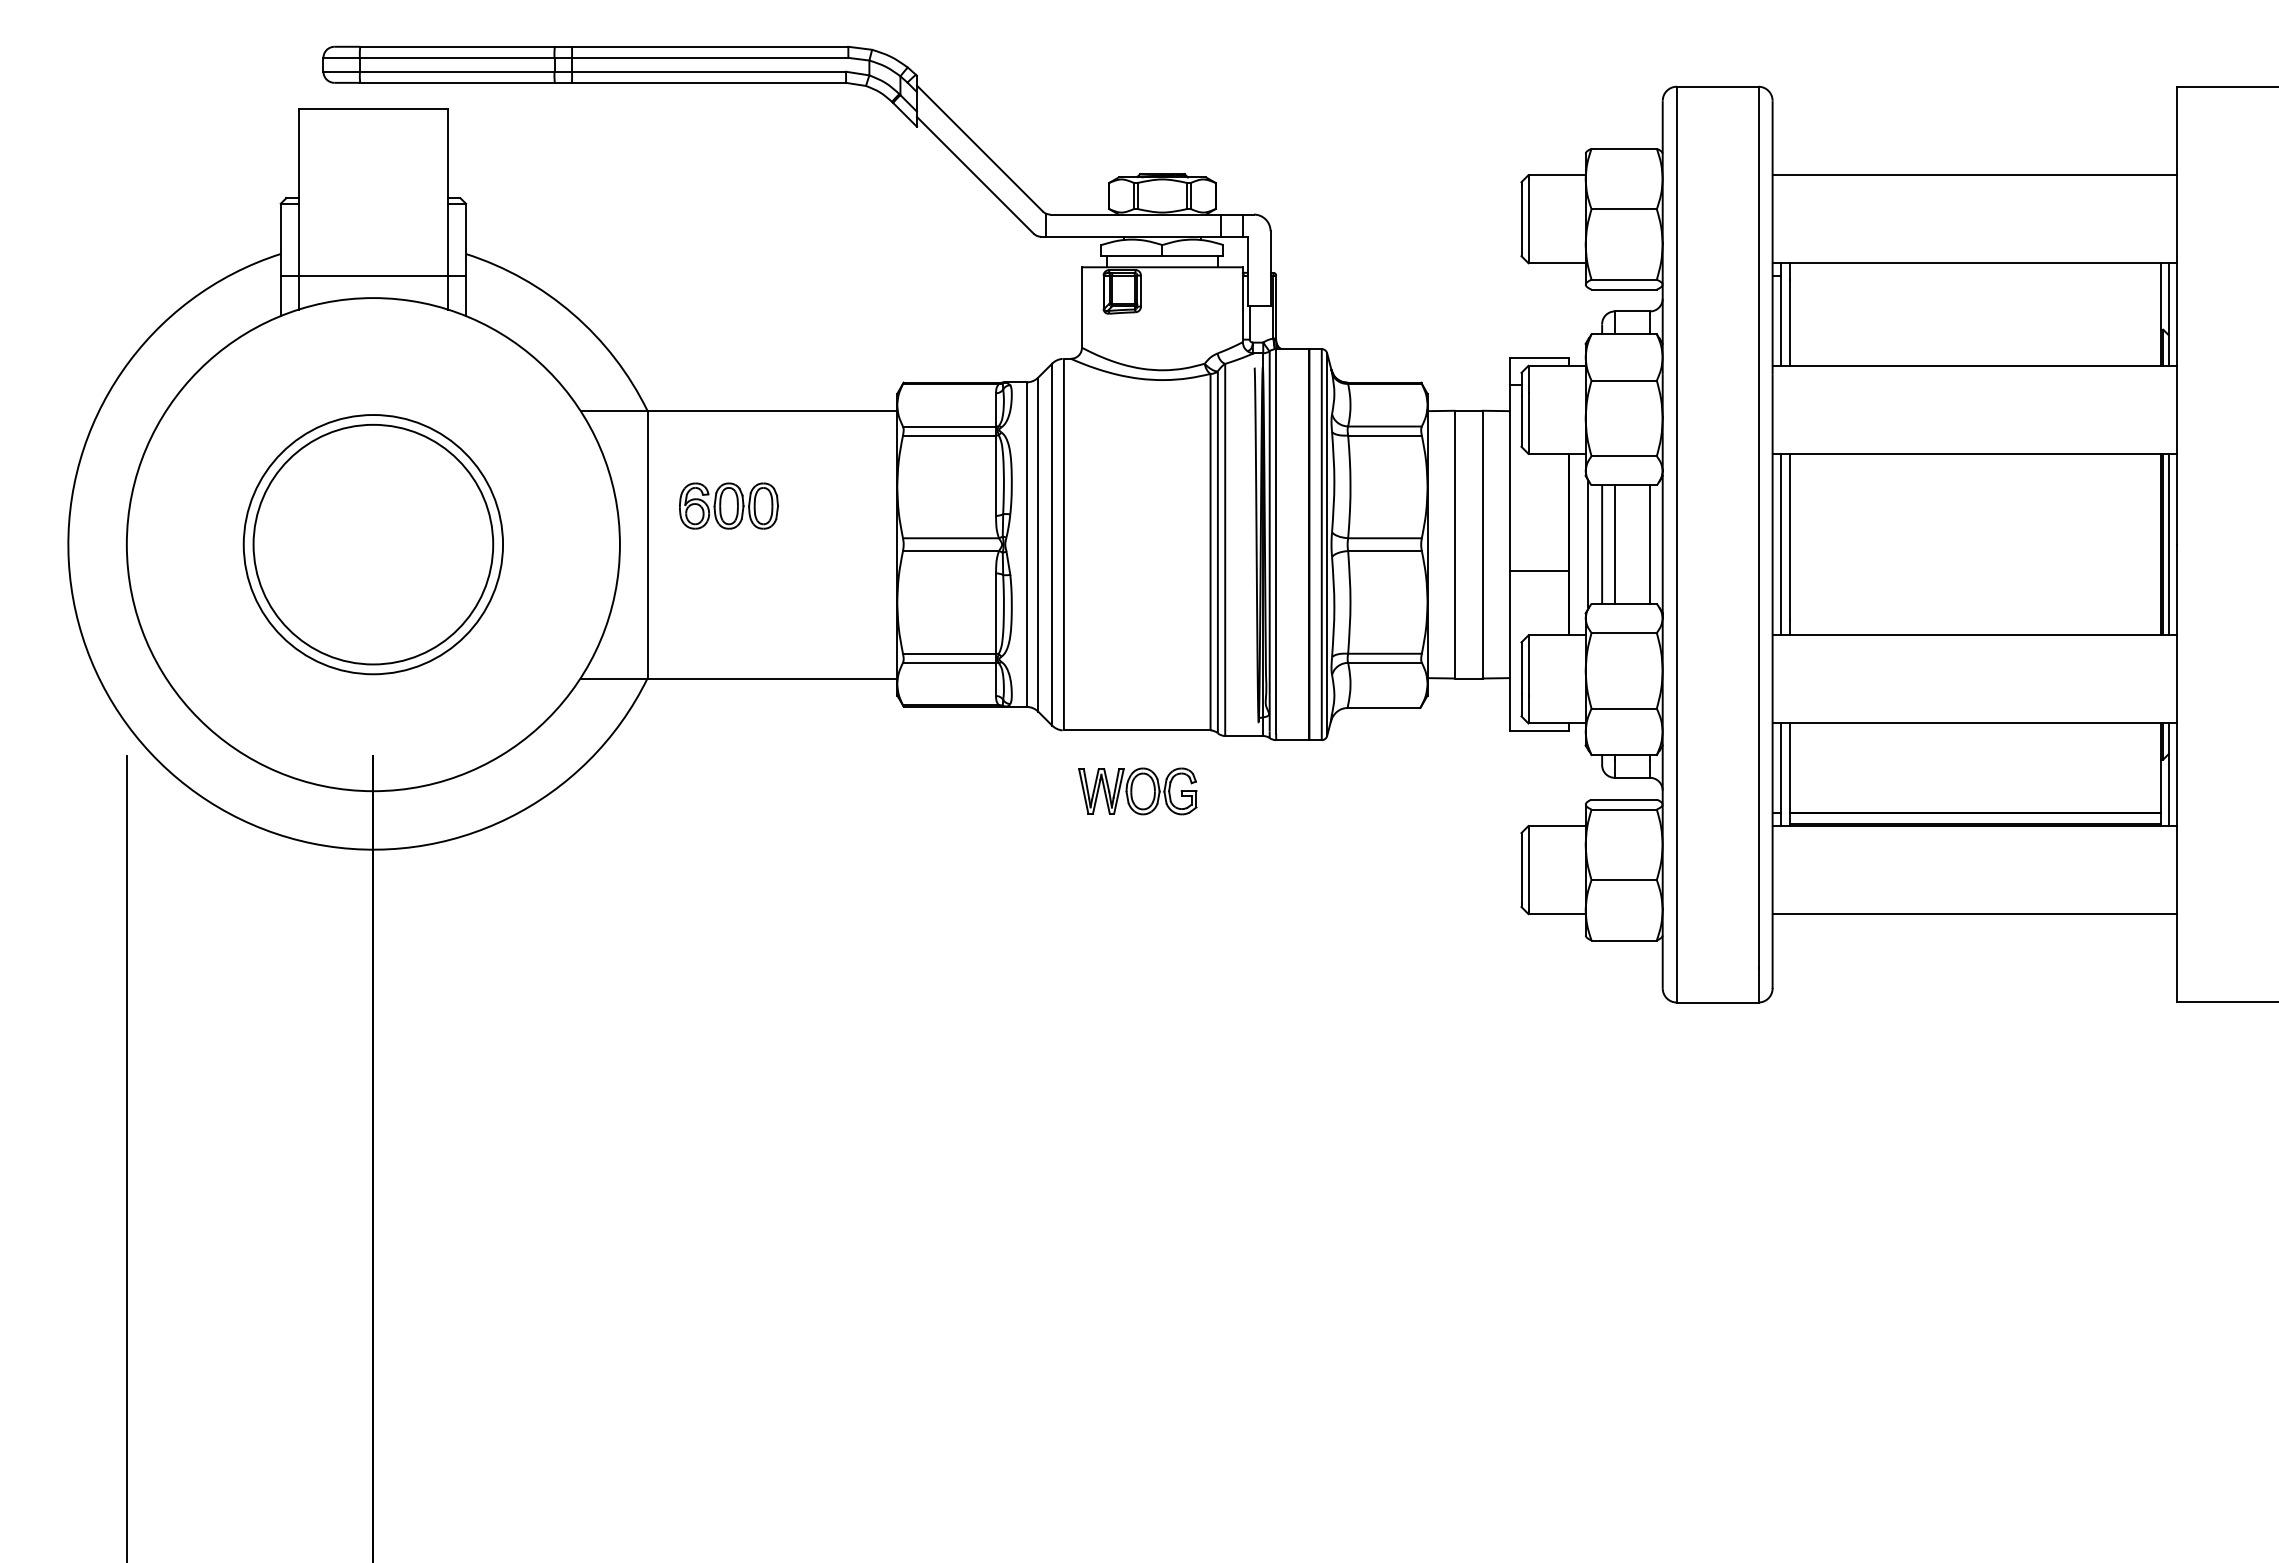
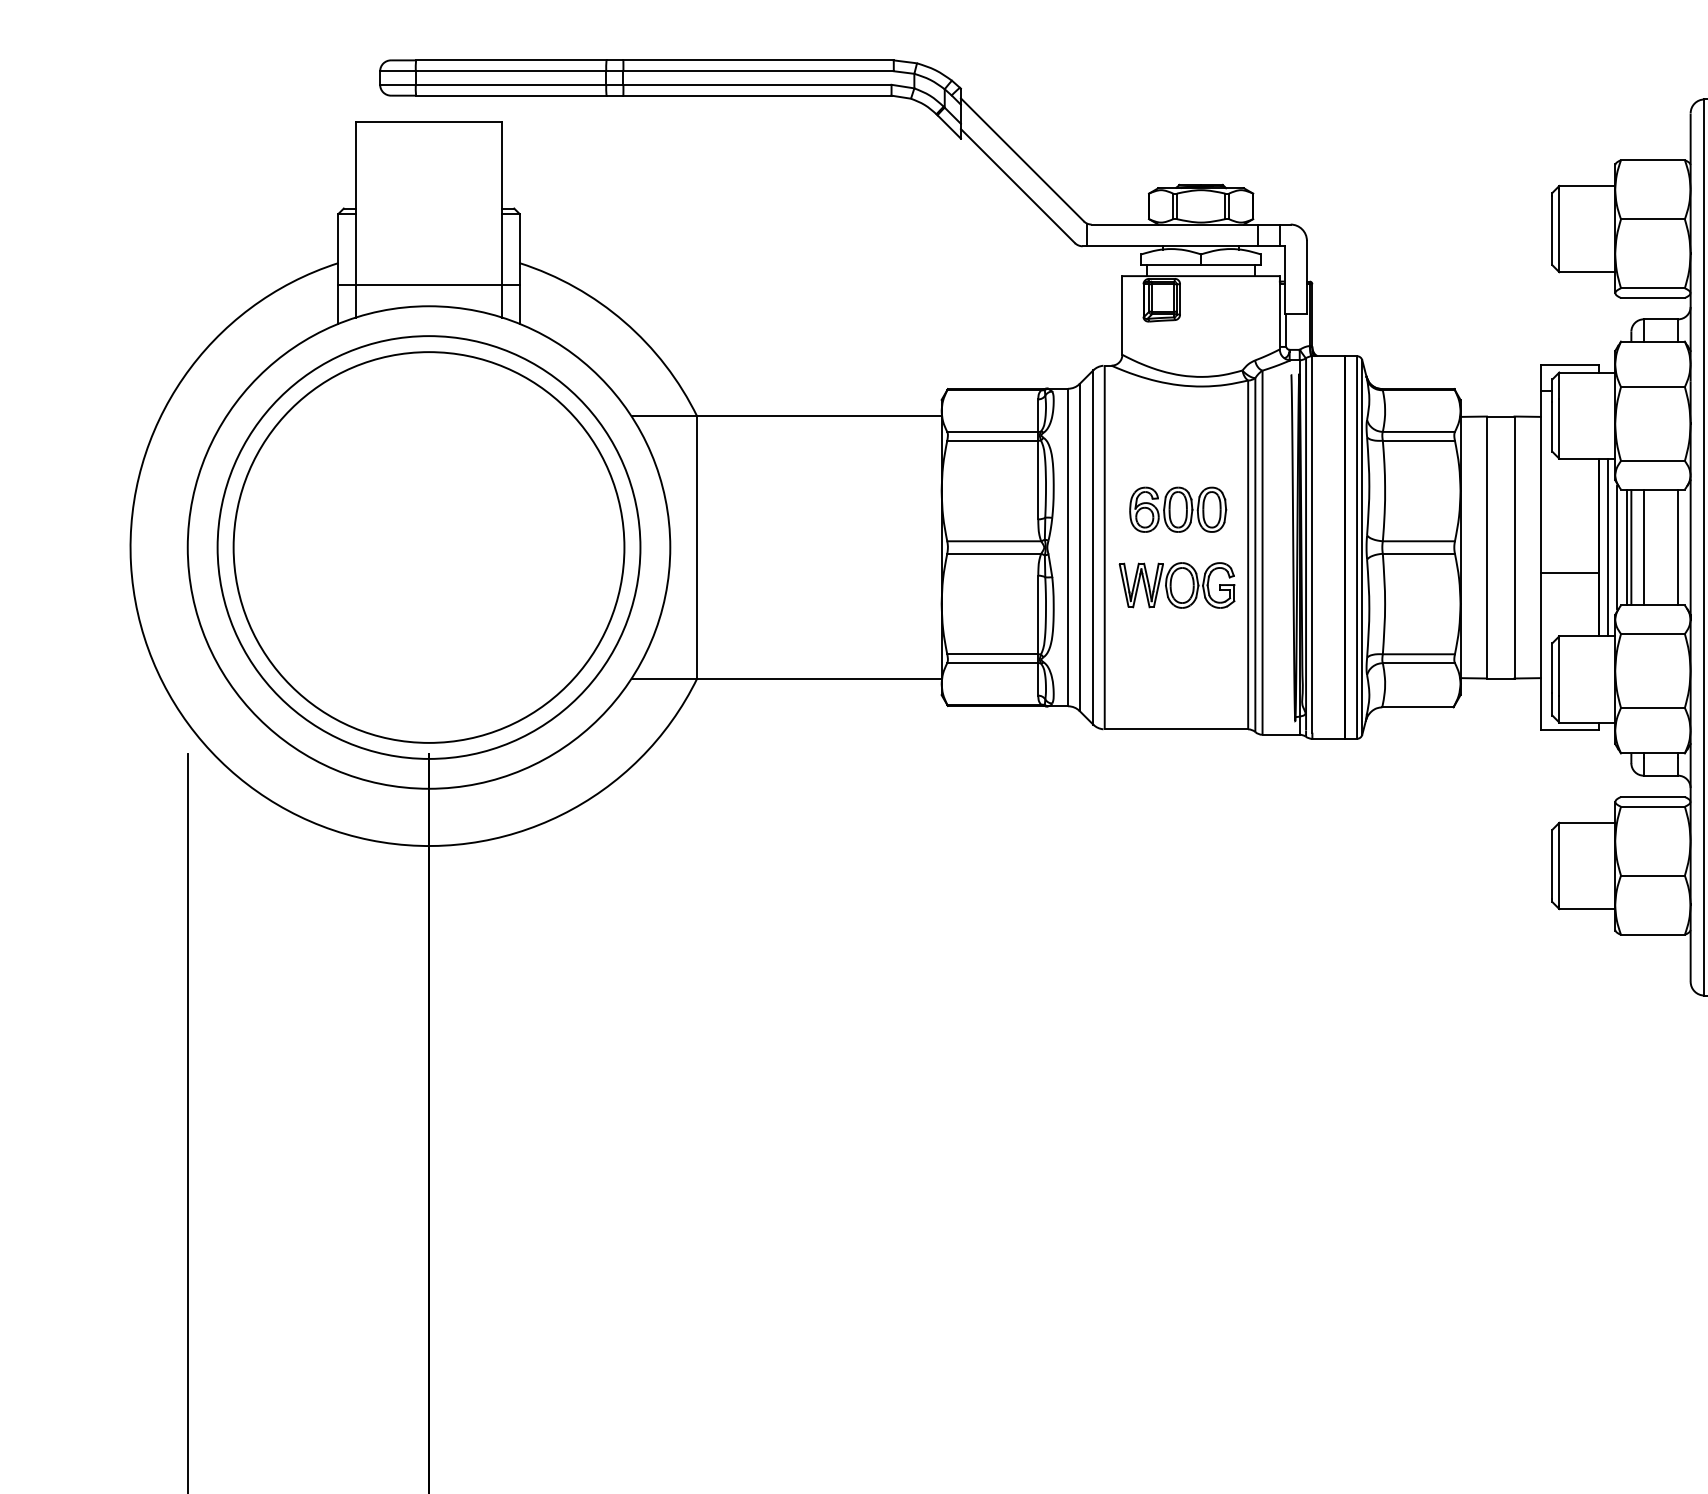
part: (728, 505) -> (1177, 509), moved
circle: (373, 544) -> (429, 547), size x1.67
circle: (373, 544) -> (429, 547), size x1.67
line: (1578, 544) -> (1608, 547), added
line: (1597, 544) -> (1626, 547), added
part: (1137, 791) -> (1176, 585), moved

